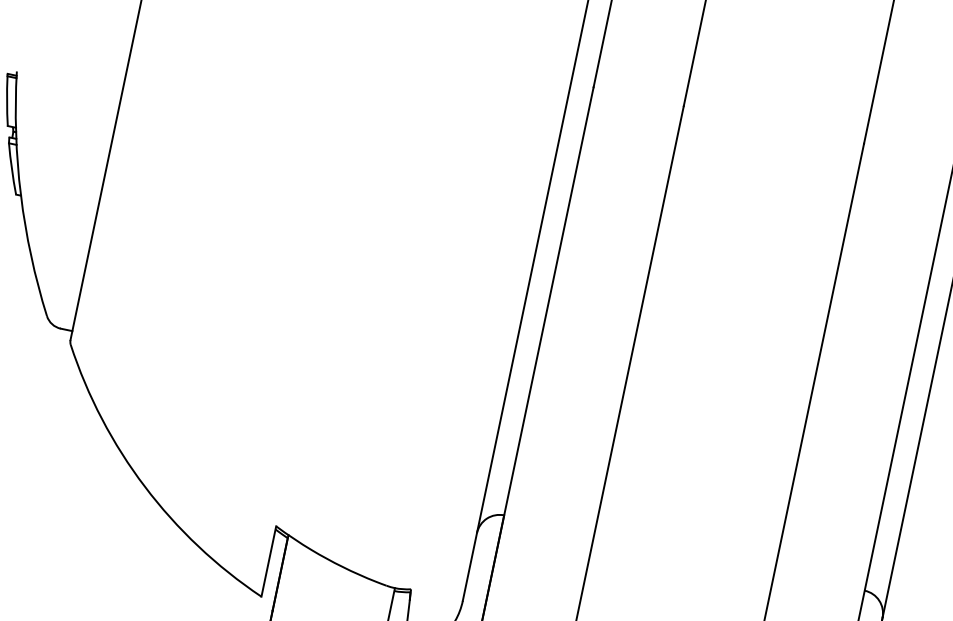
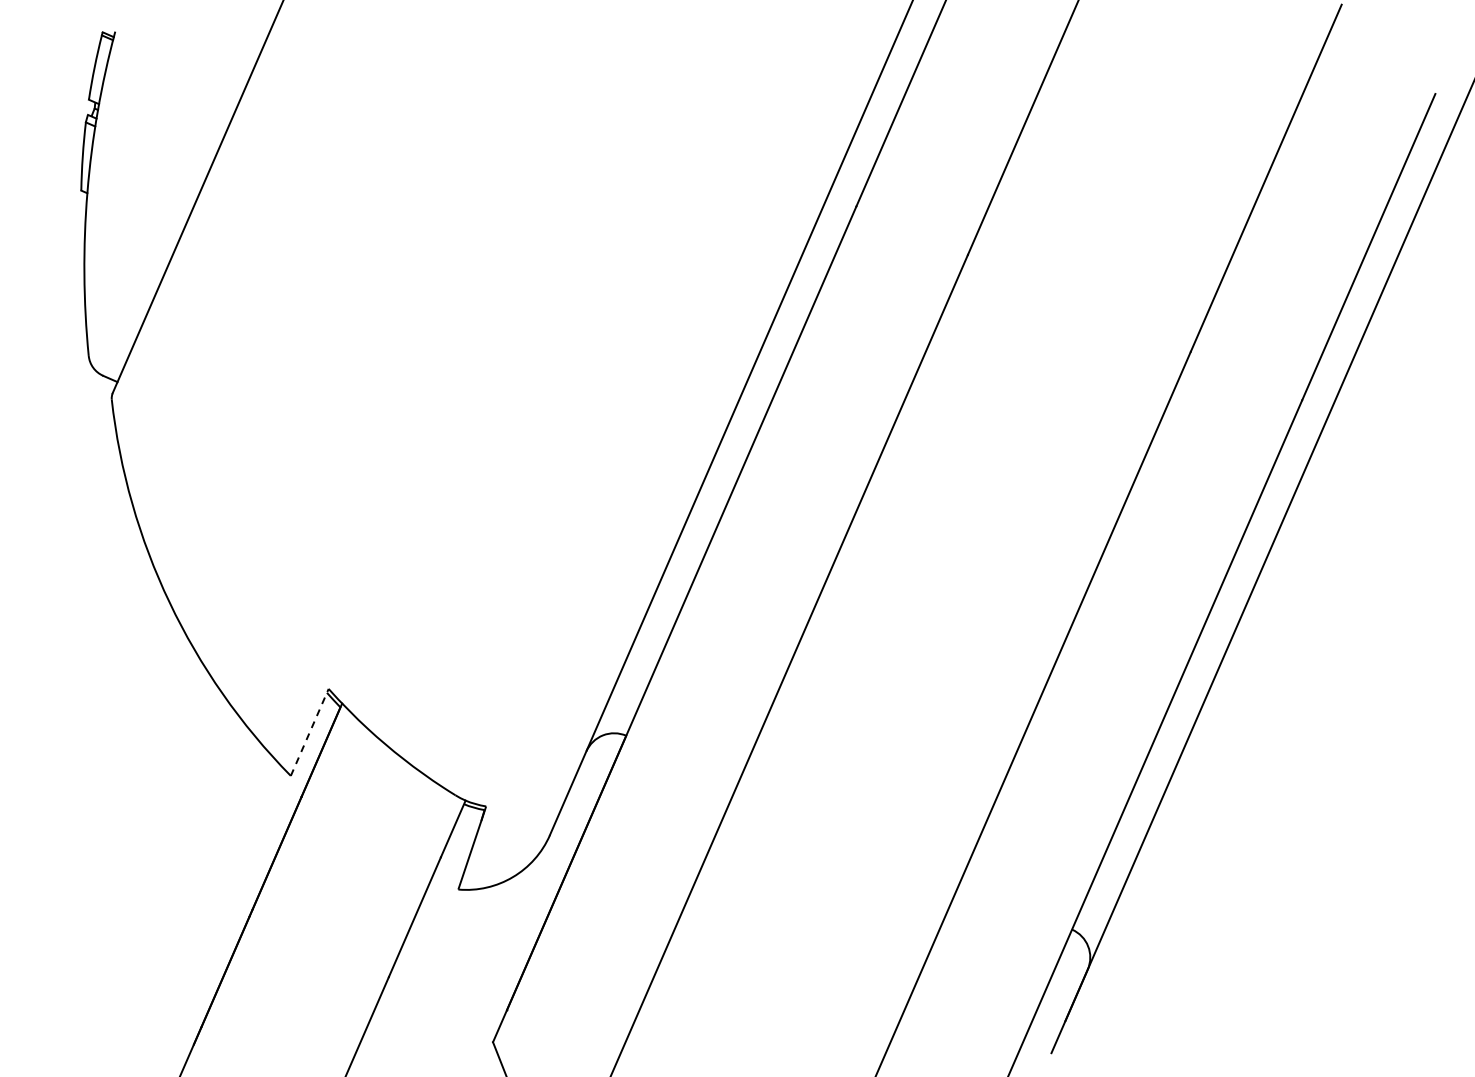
line: (268, 560) -> (309, 731), solid -> dashed

